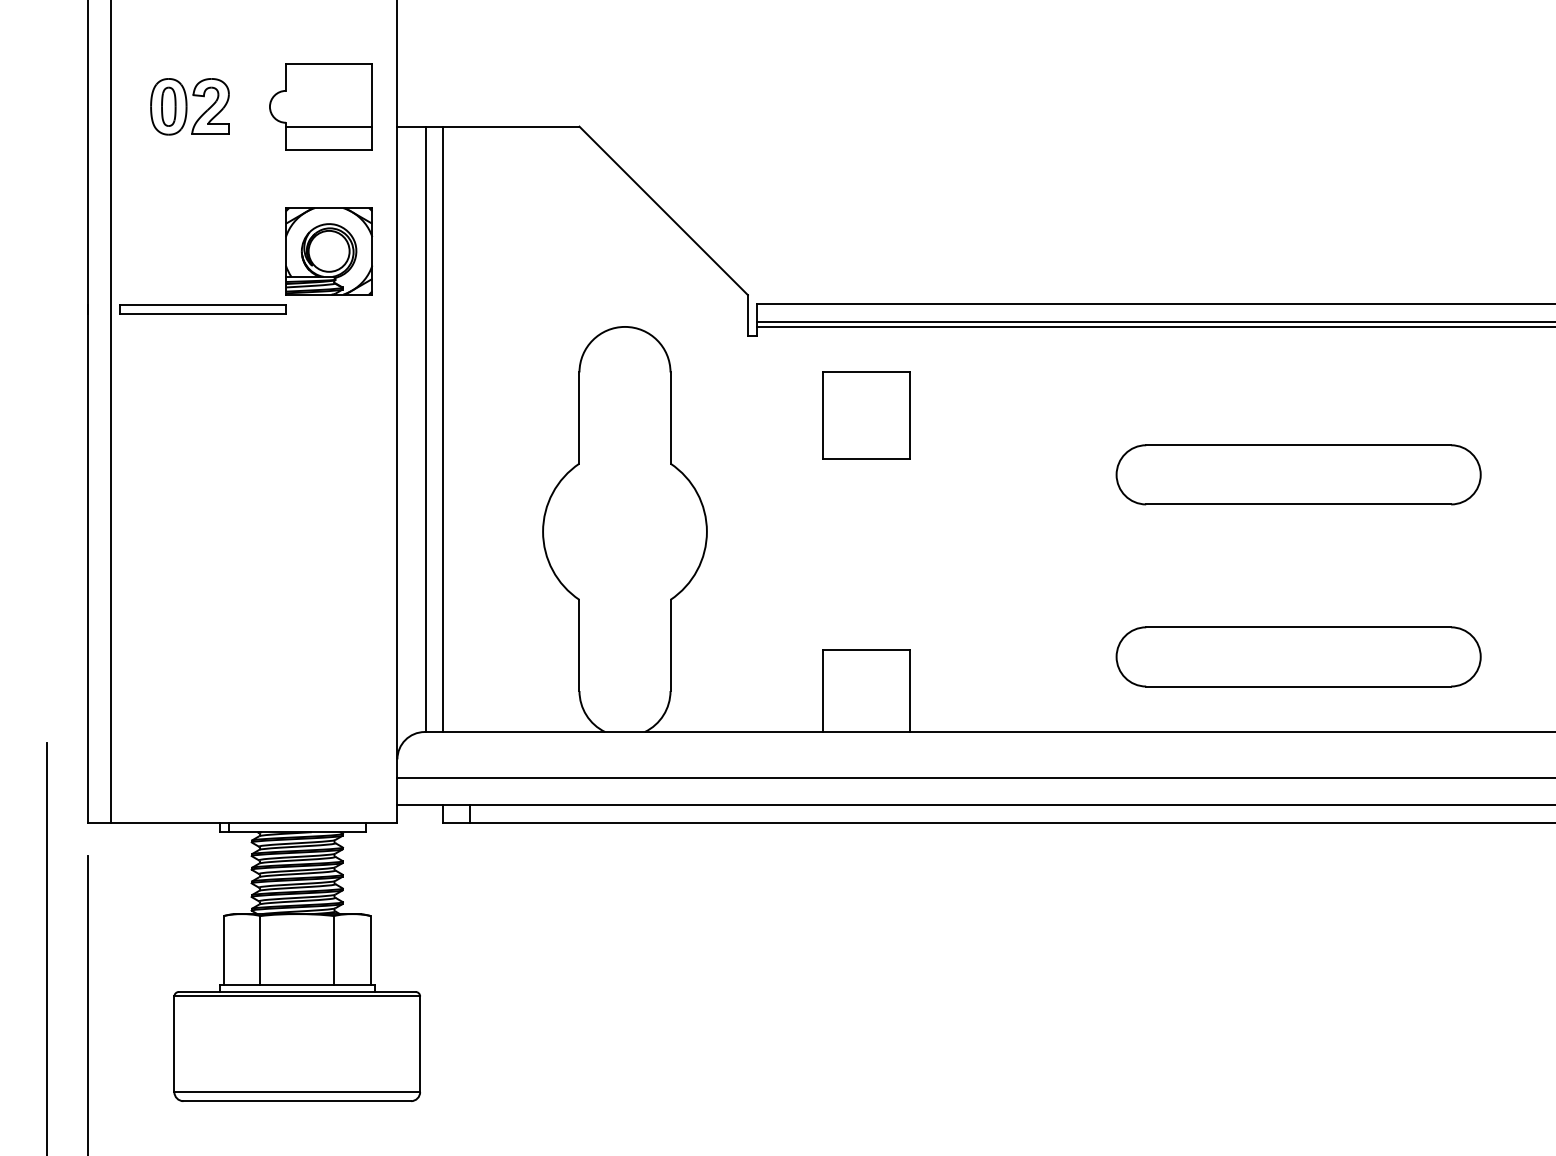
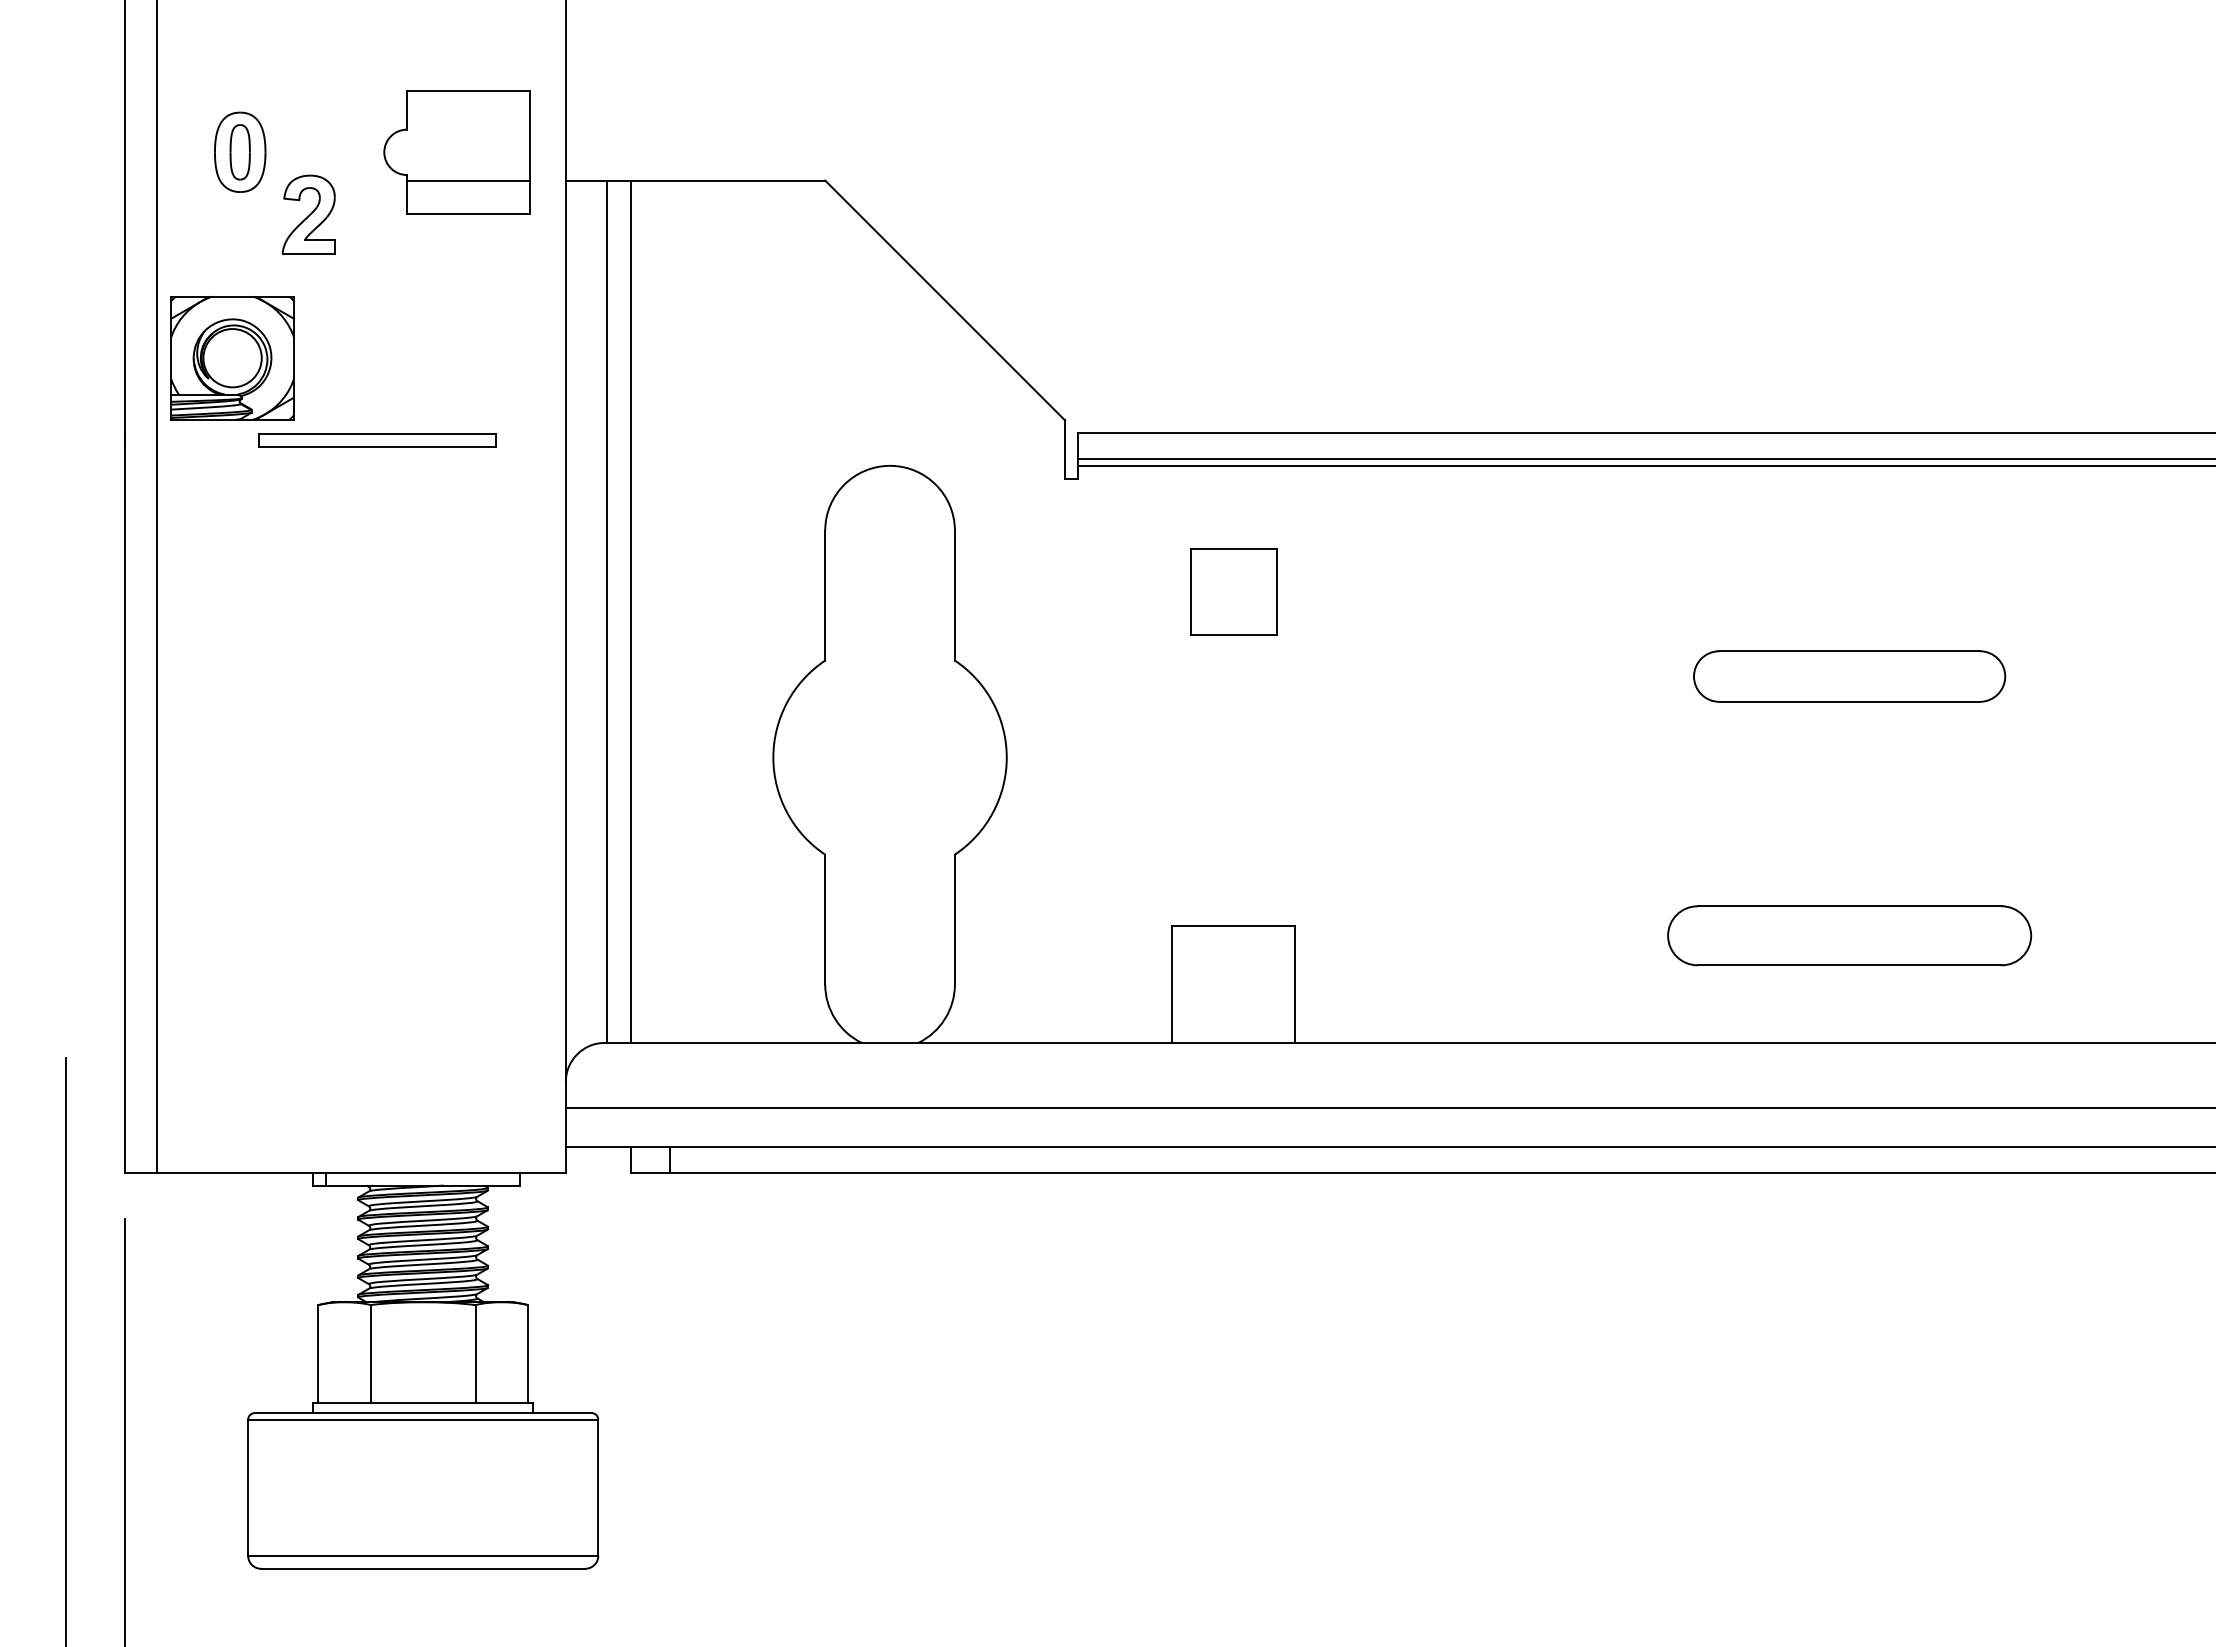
part: (210, 106) -> (308, 214), moved
part: (329, 250) -> (232, 357), moved
part: (202, 309) -> (377, 440), moved
part: (866, 415) -> (1233, 592), size x0.7
part: (1298, 474) -> (1849, 676), size x0.6
part: (1298, 656) -> (1849, 935), size x0.7

